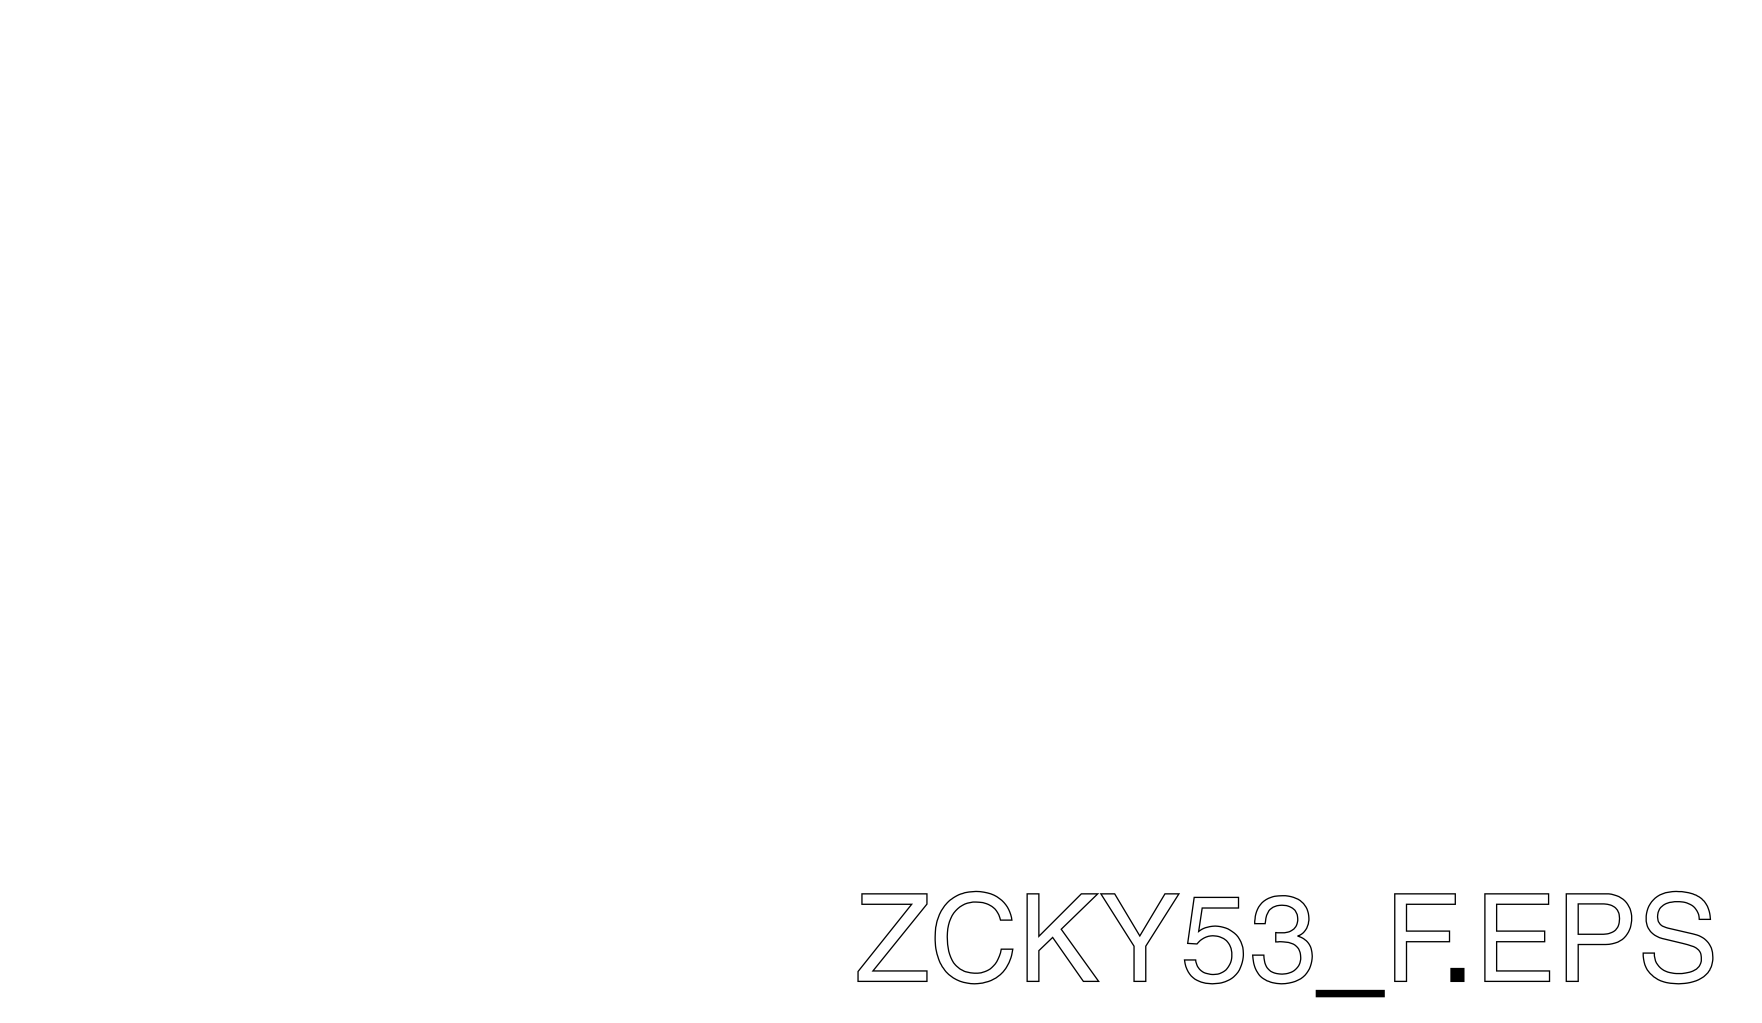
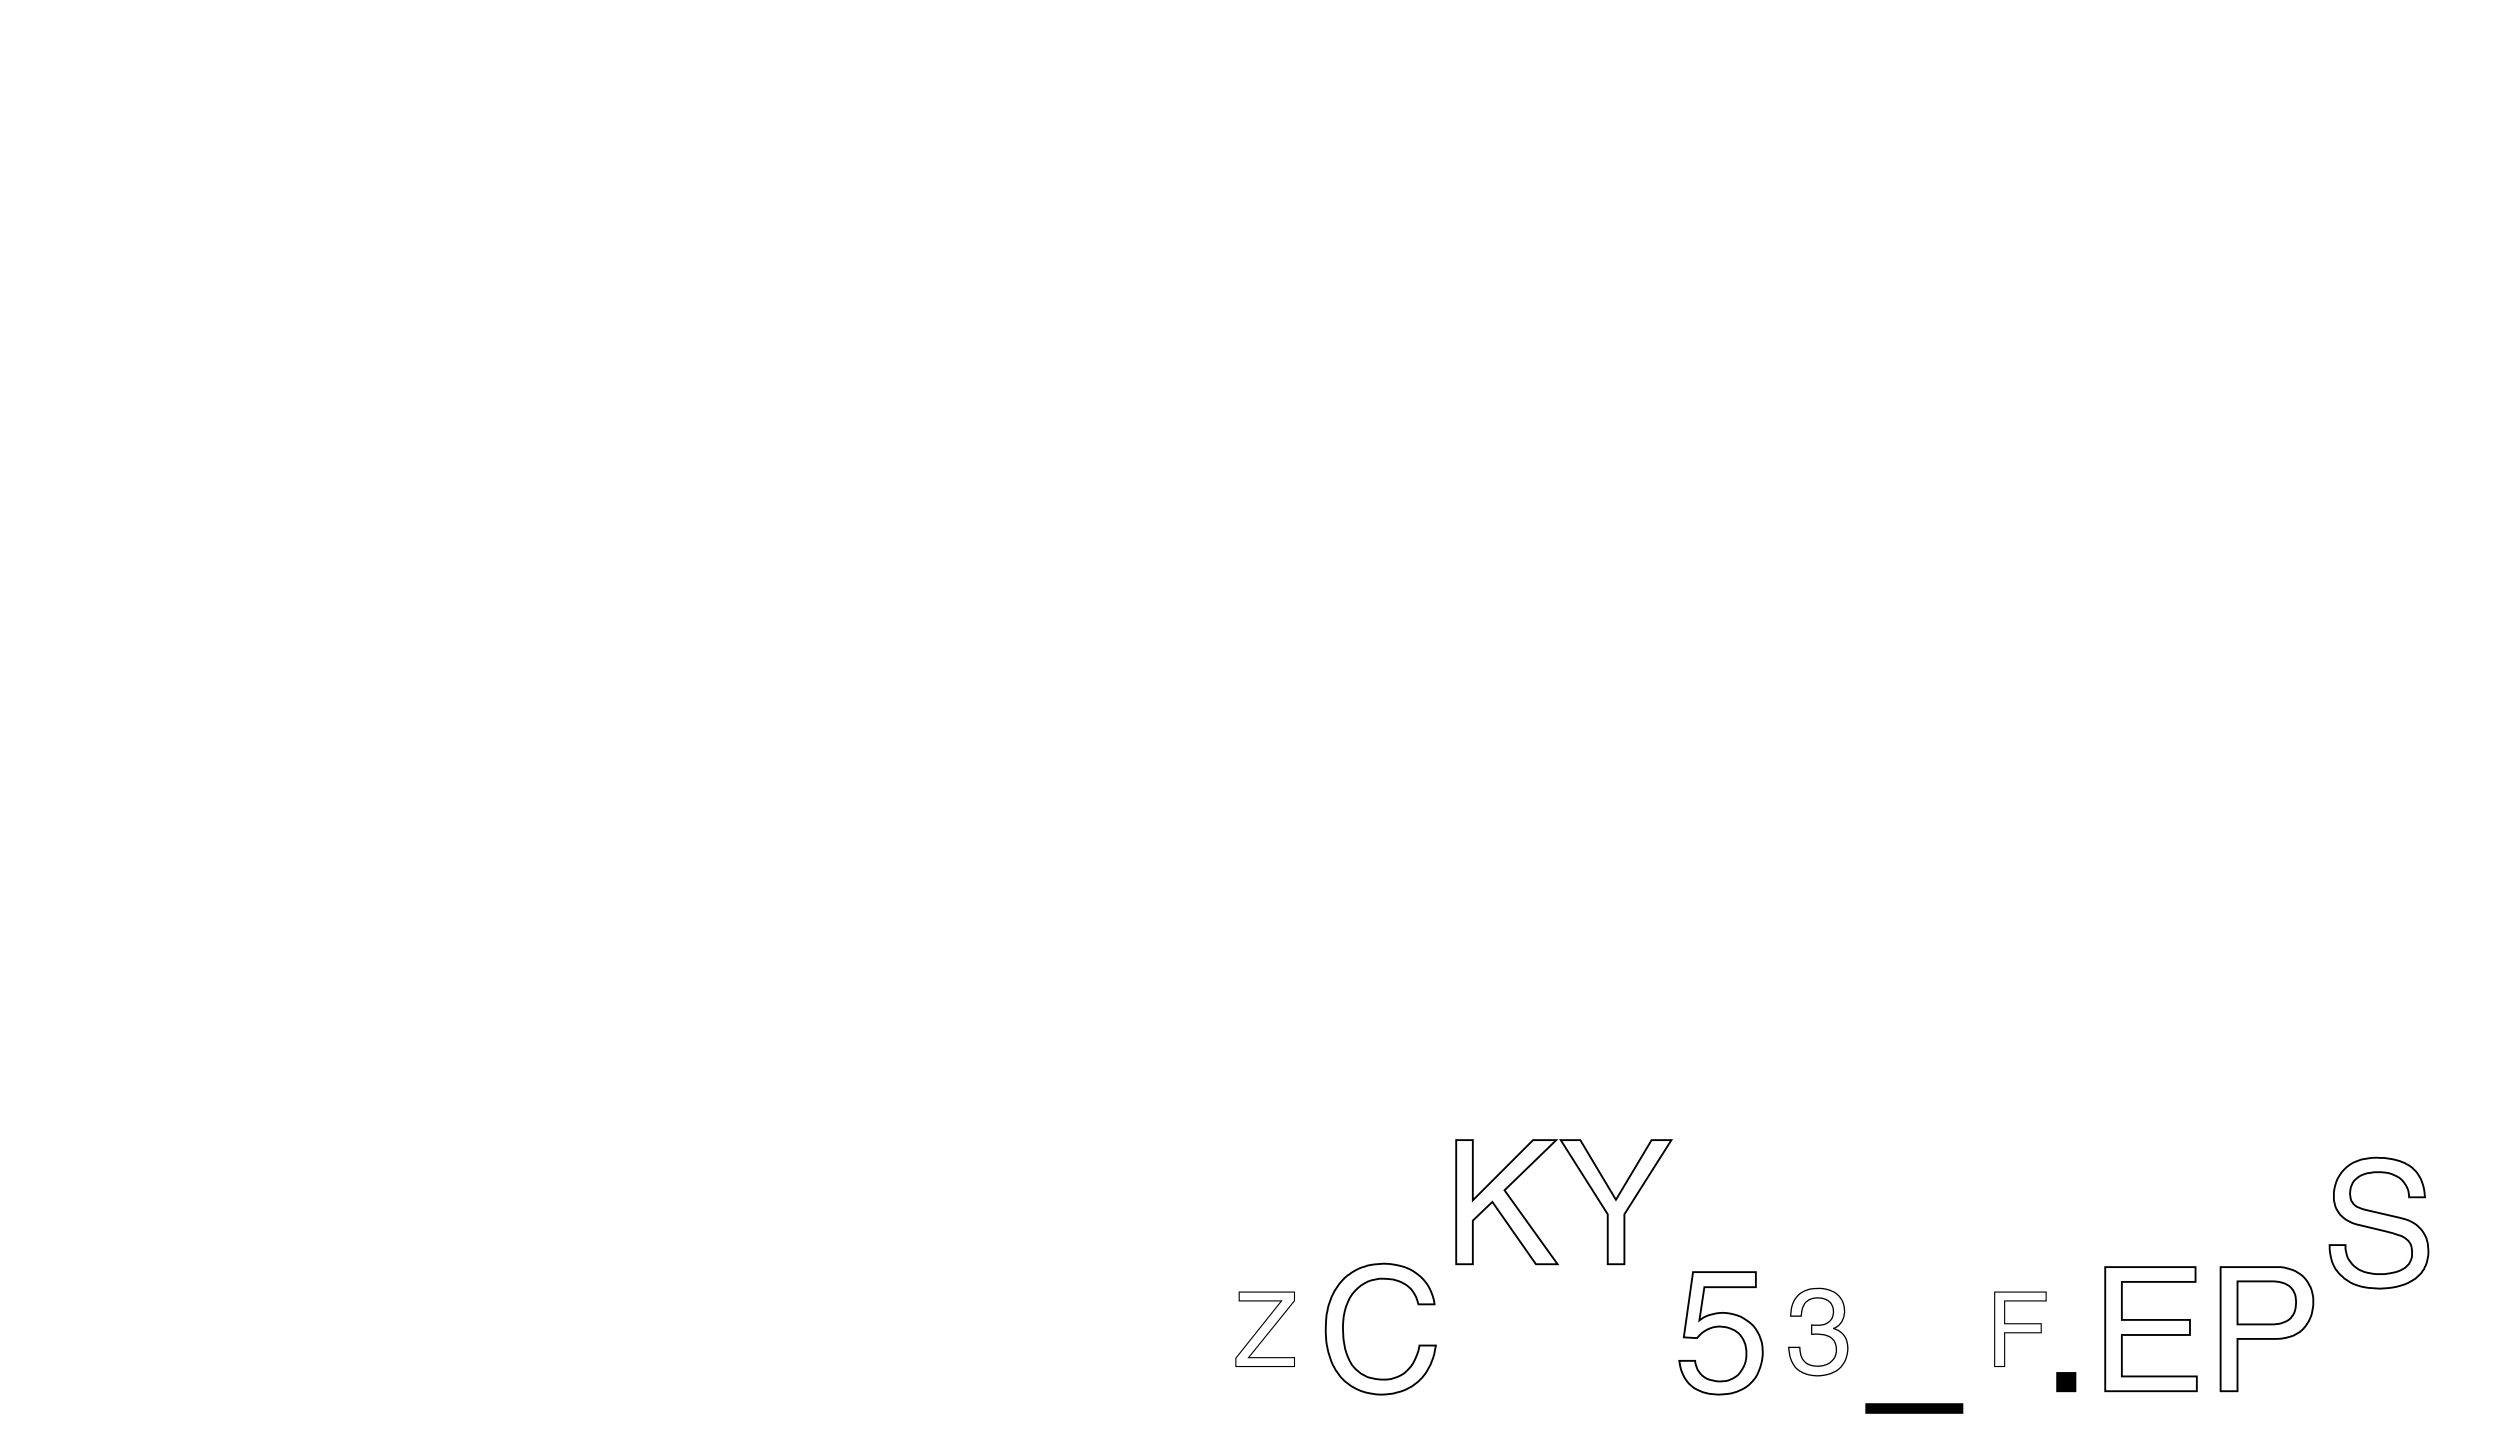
part: (1119, 925) -> (1587, 1184), moved
part: (891, 937) -> (1264, 1329), size x0.6
part: (1425, 937) -> (2020, 1329), size x0.6
part: (1677, 937) -> (2378, 1222), moved
part: (1282, 939) -> (1818, 1331), size x0.7

